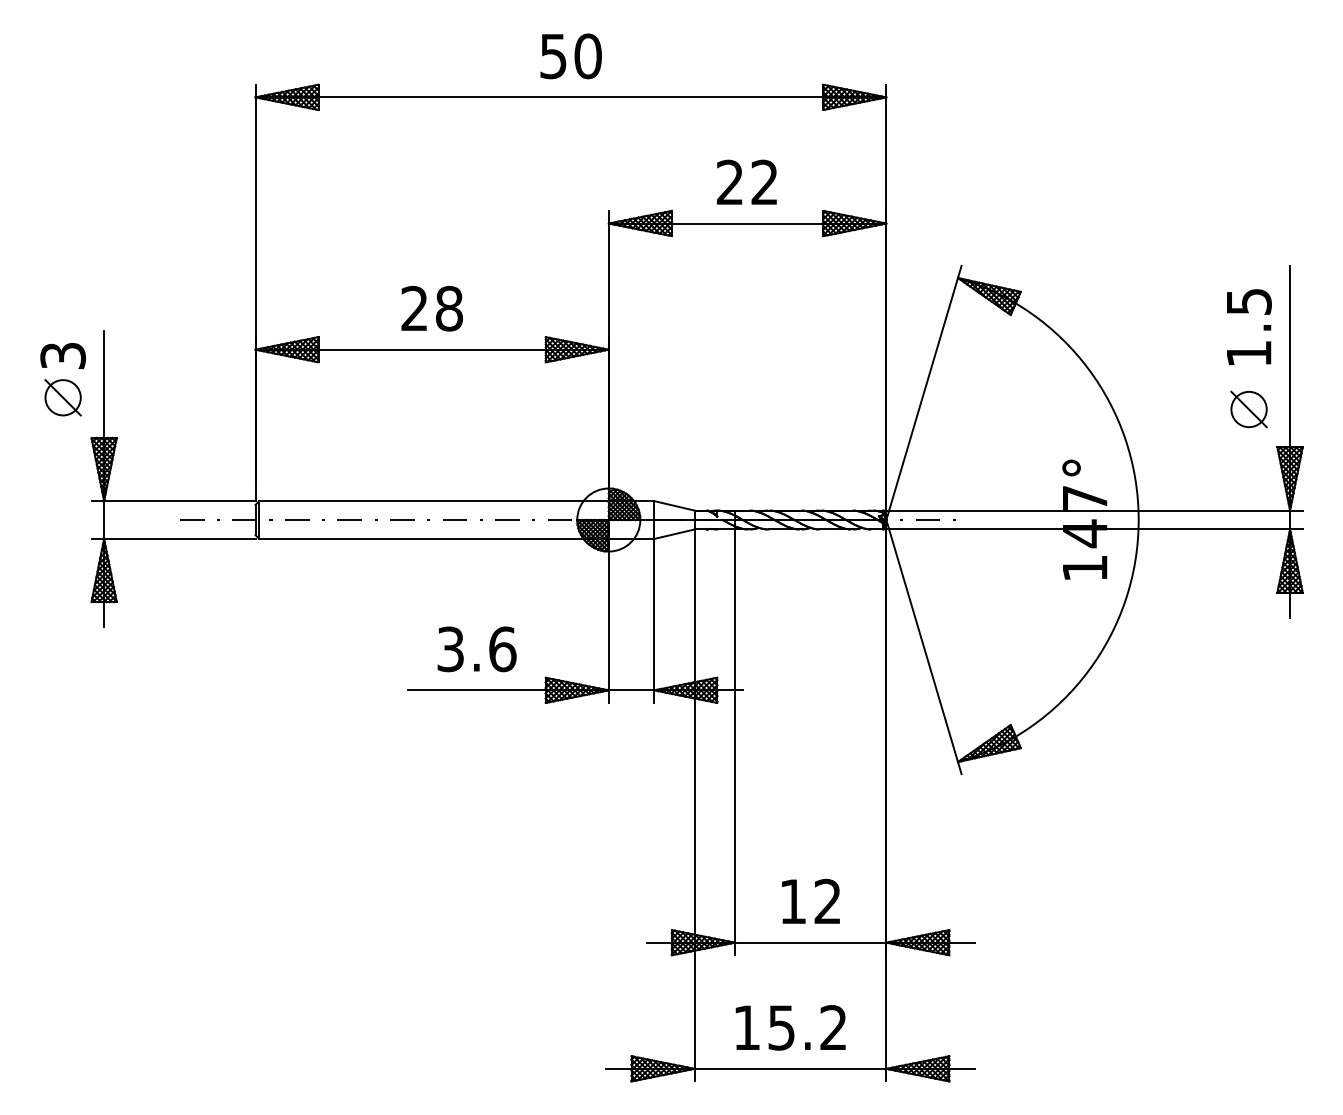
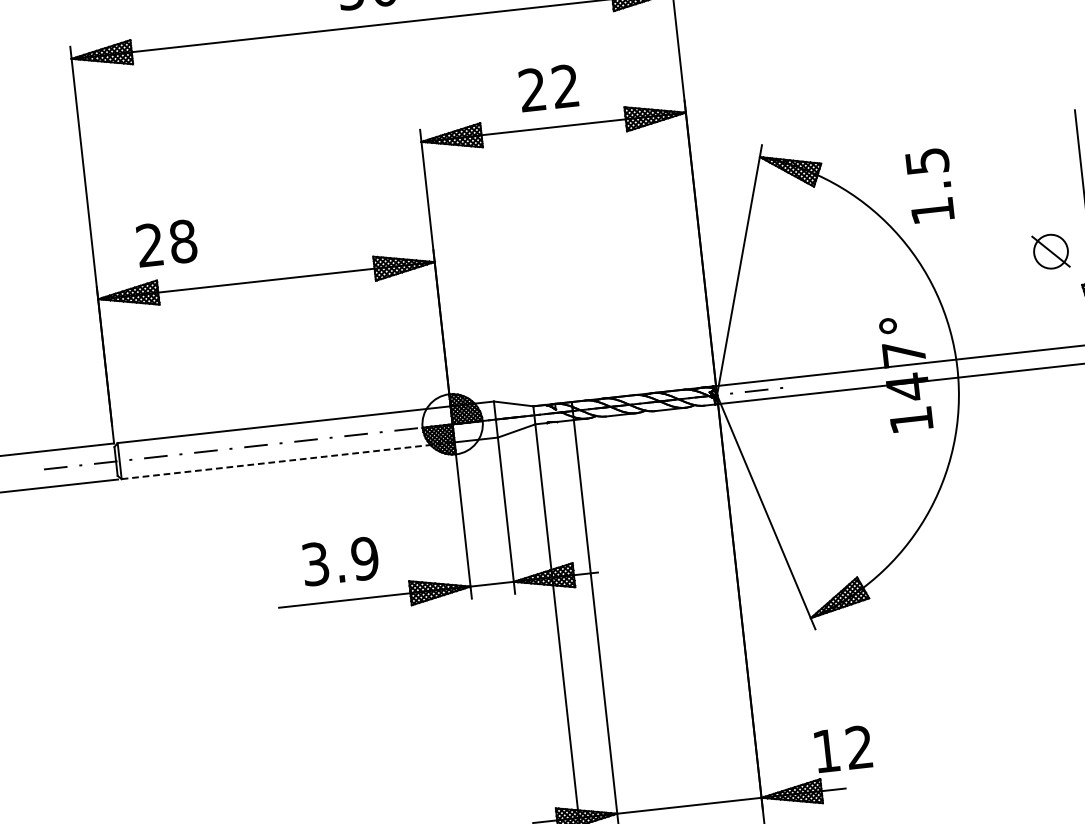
text: (432, 308) -> (167, 243), moved
text: (1249, 326) -> (930, 184), moved
line: (434, 538) -> (288, 460), solid -> dashed
text: (502, 649) -> (364, 558), 3.6 -> 3.9
text: (810, 900) -> (842, 748), moved

